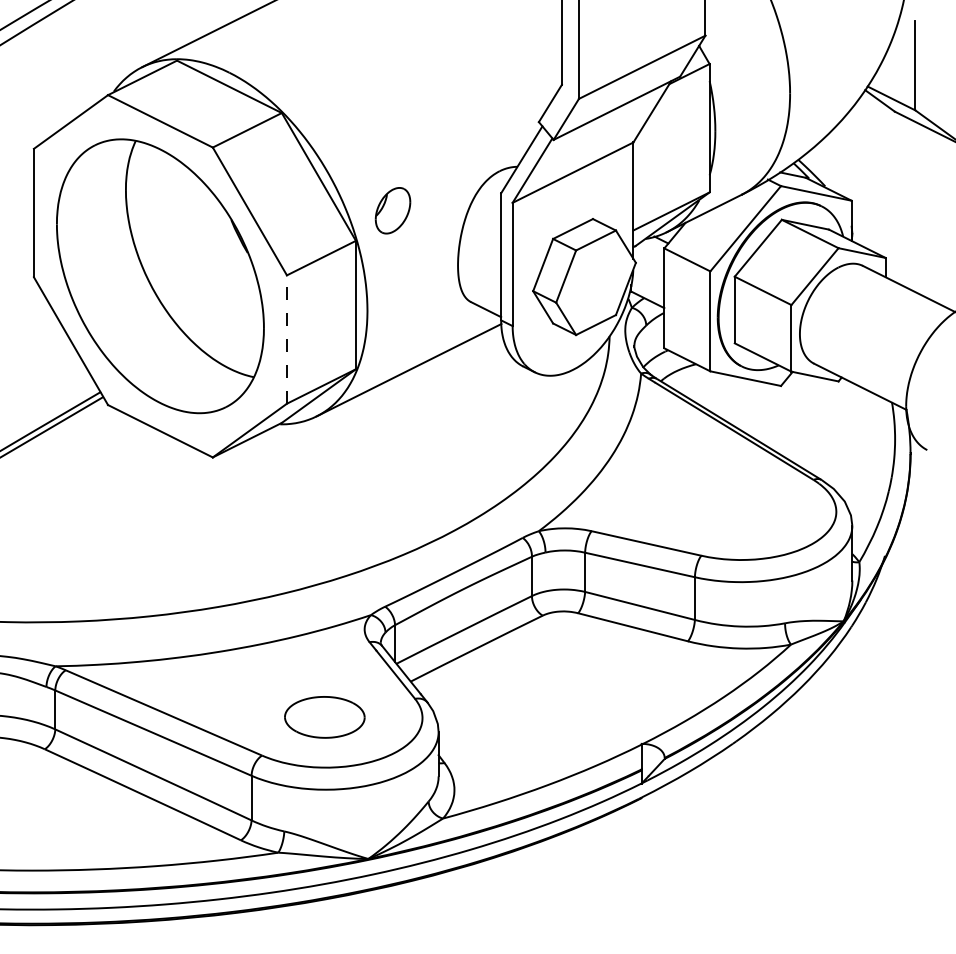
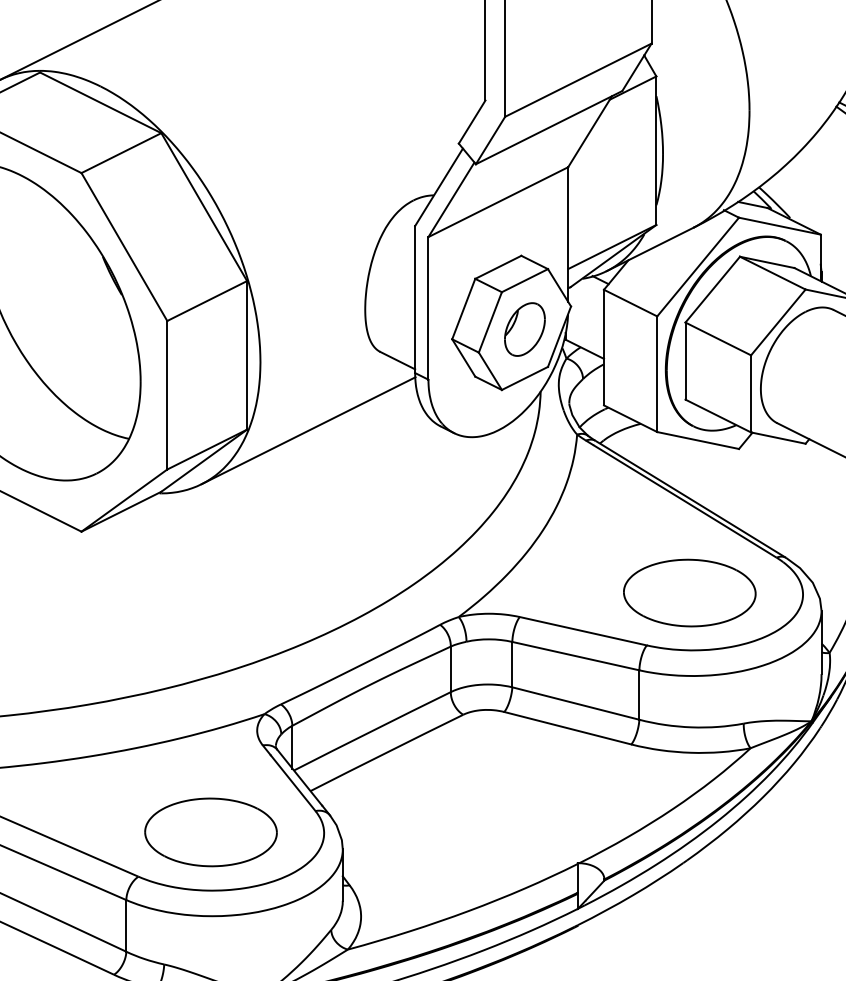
part: (392, 210) -> (524, 329), moved
line: (286, 339) -> (166, 395), dashed -> solid
part: (738, 510) -> (689, 593), added
part: (324, 717) -> (210, 832), size x1.43

